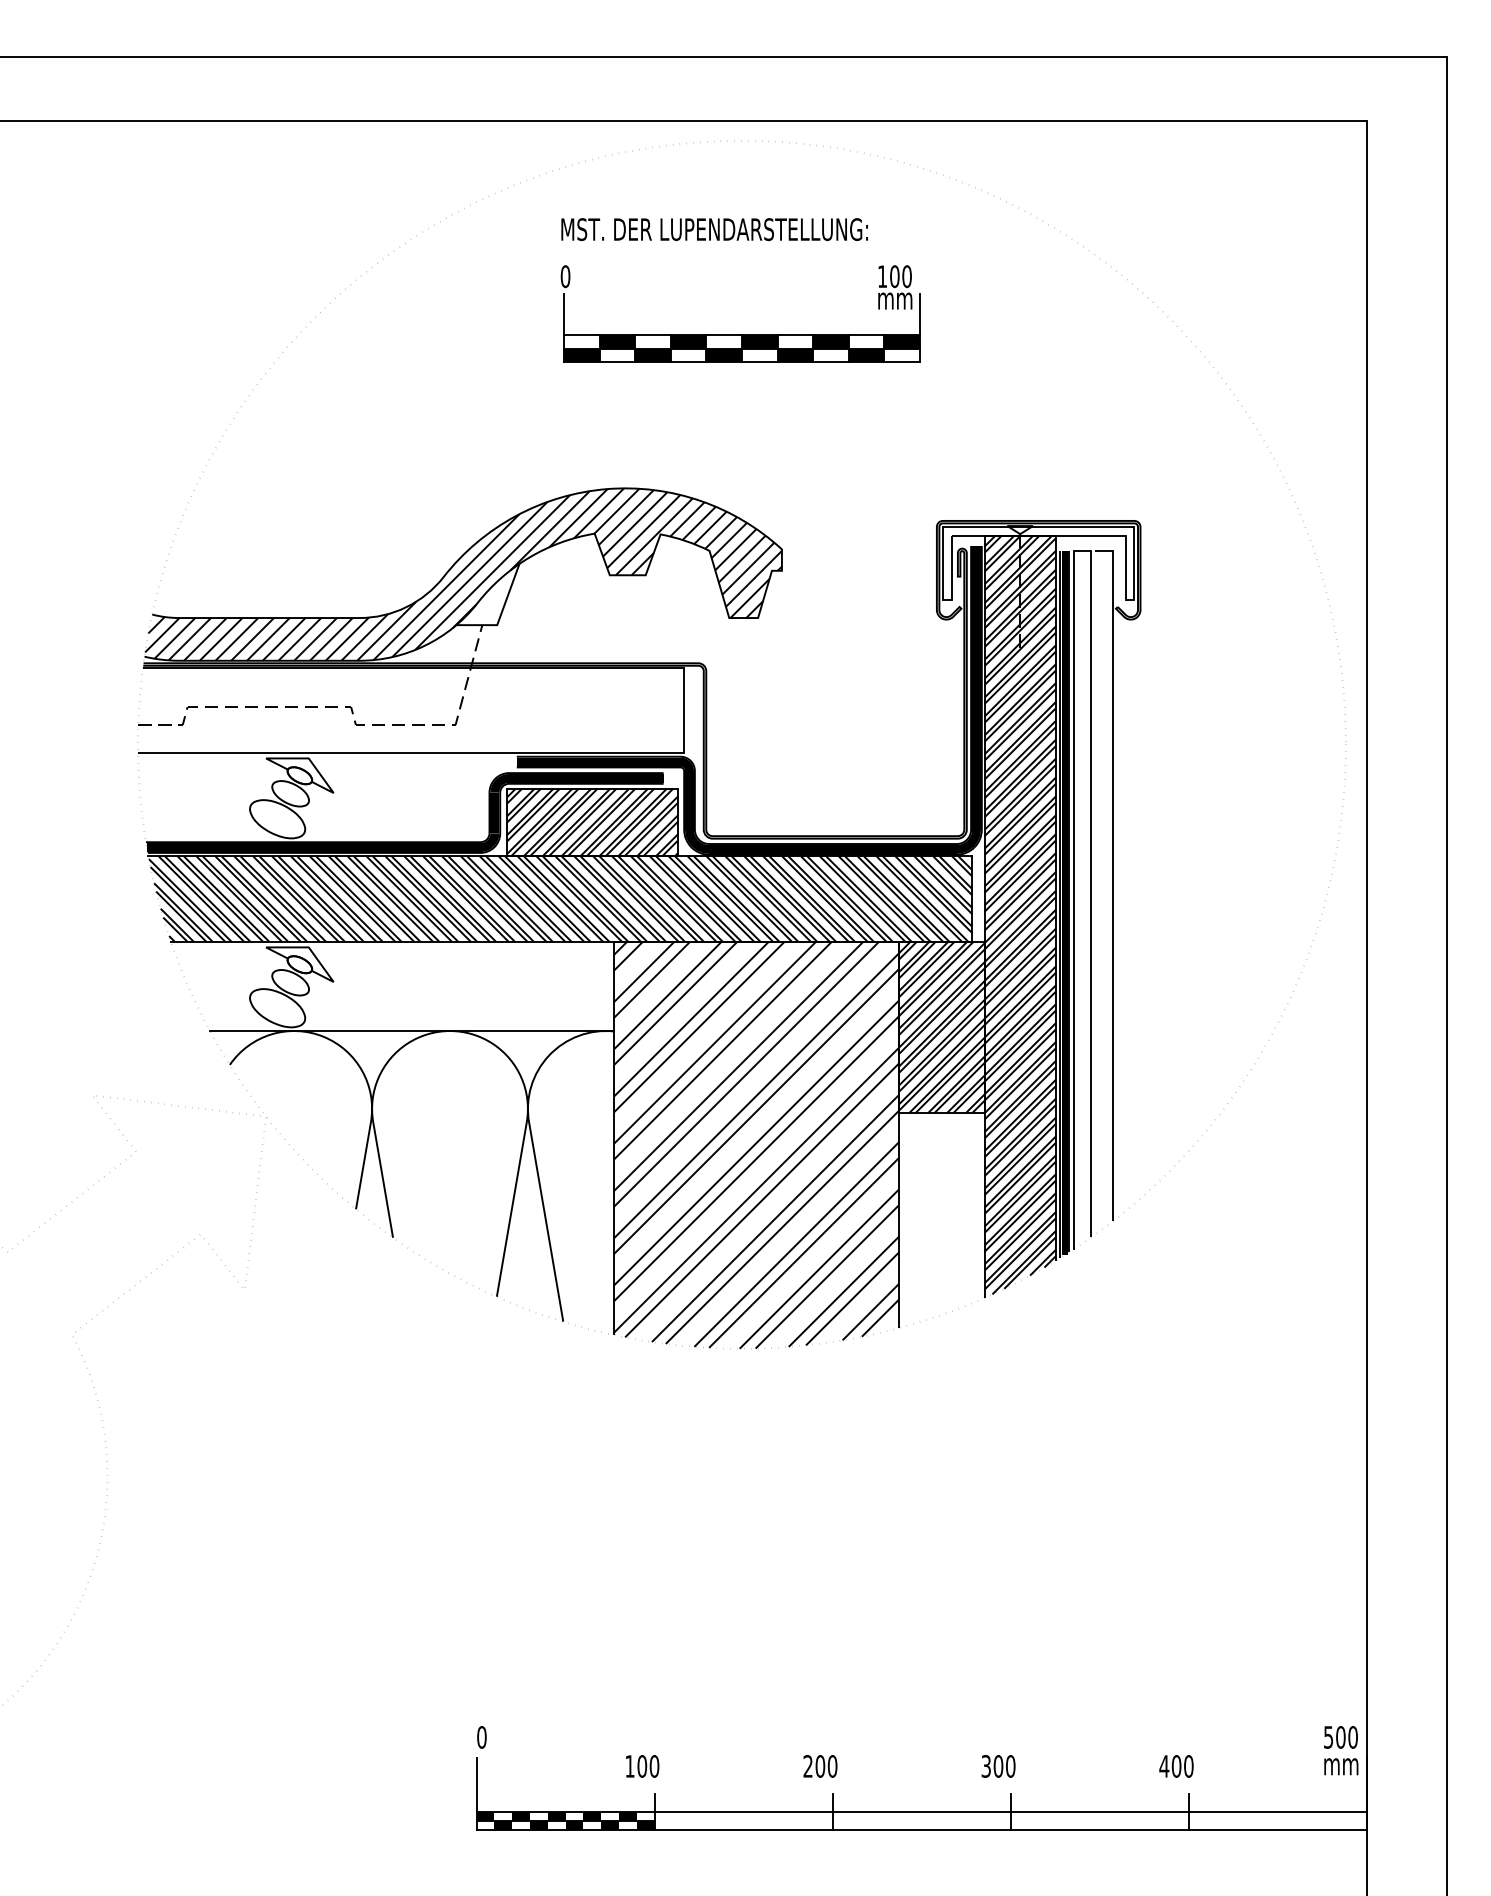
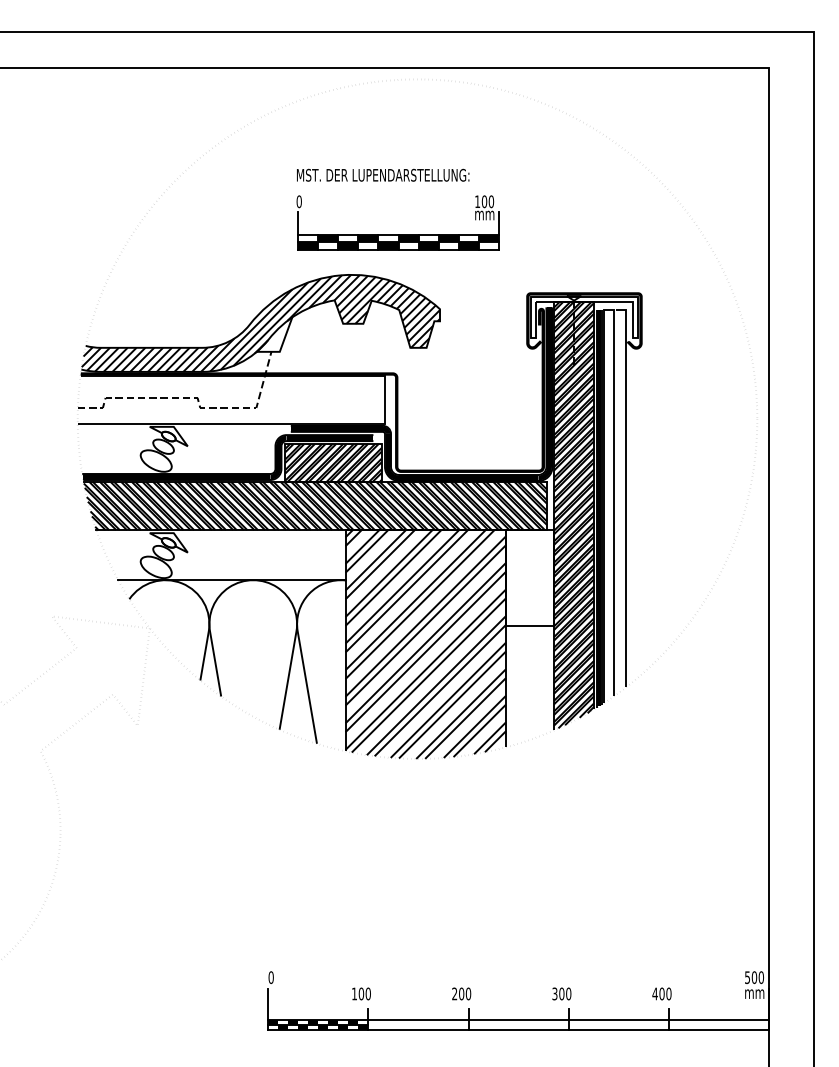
part: (740, 334) -> (397, 234), moved
hatch: (941, 1027) -> (529, 578), removed

